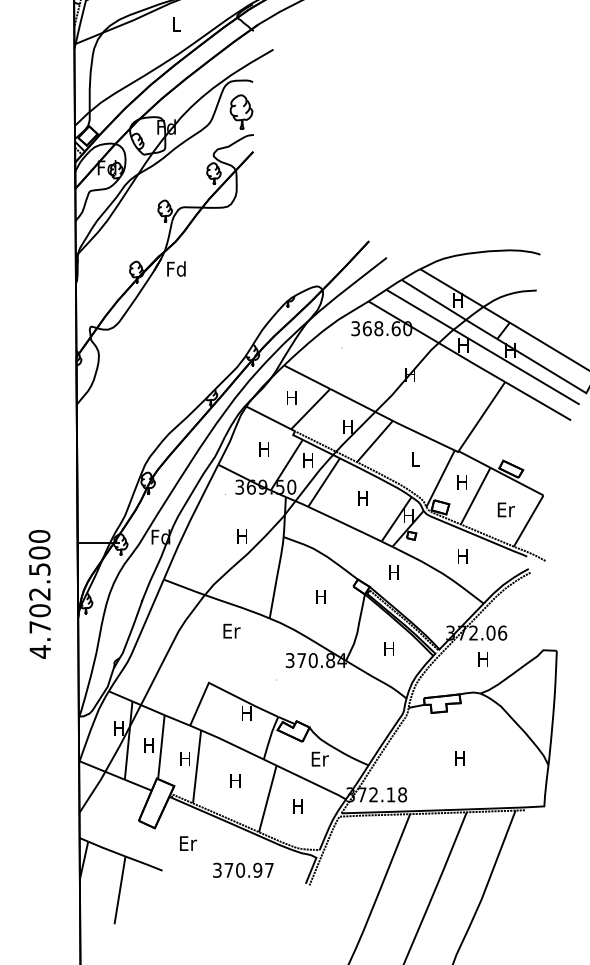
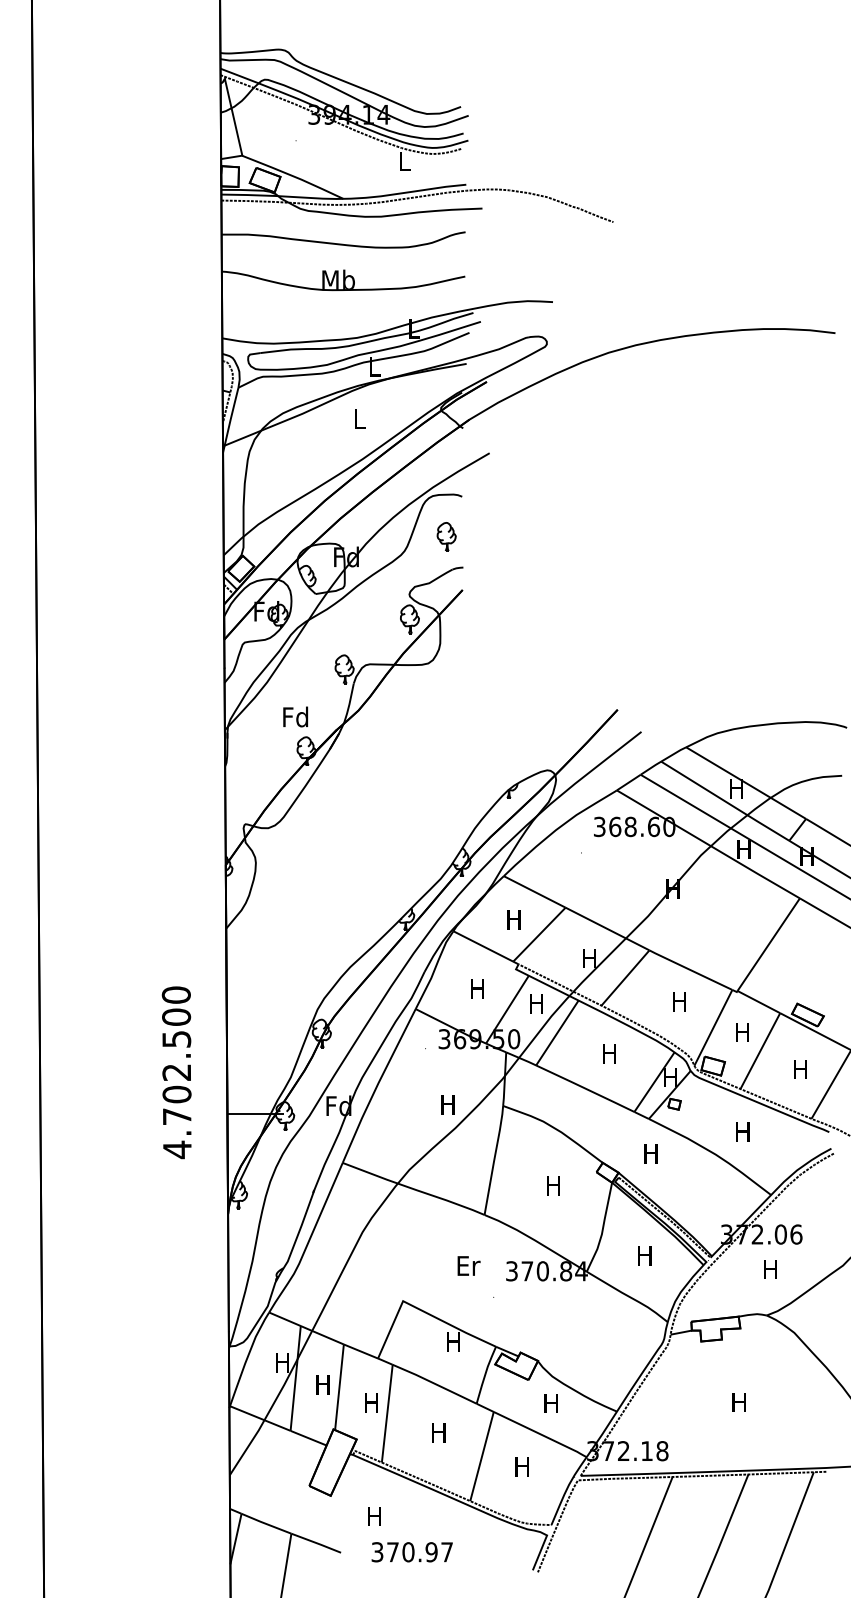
part: (241, 111) -> (446, 536), size x0.62
text: (176, 268) -> (295, 716), moved
text: (415, 459) -> (679, 1001), L -> H
text: (506, 509) -> (801, 1069), Er -> H
text: (39, 594) -> (176, 1072), moved
text: (231, 630) -> (468, 1265), moved
text: (320, 759) -> (552, 1403), Er -> H
text: (188, 843) -> (375, 1516), Er -> H
text: (242, 870) -> (411, 1552), moved

